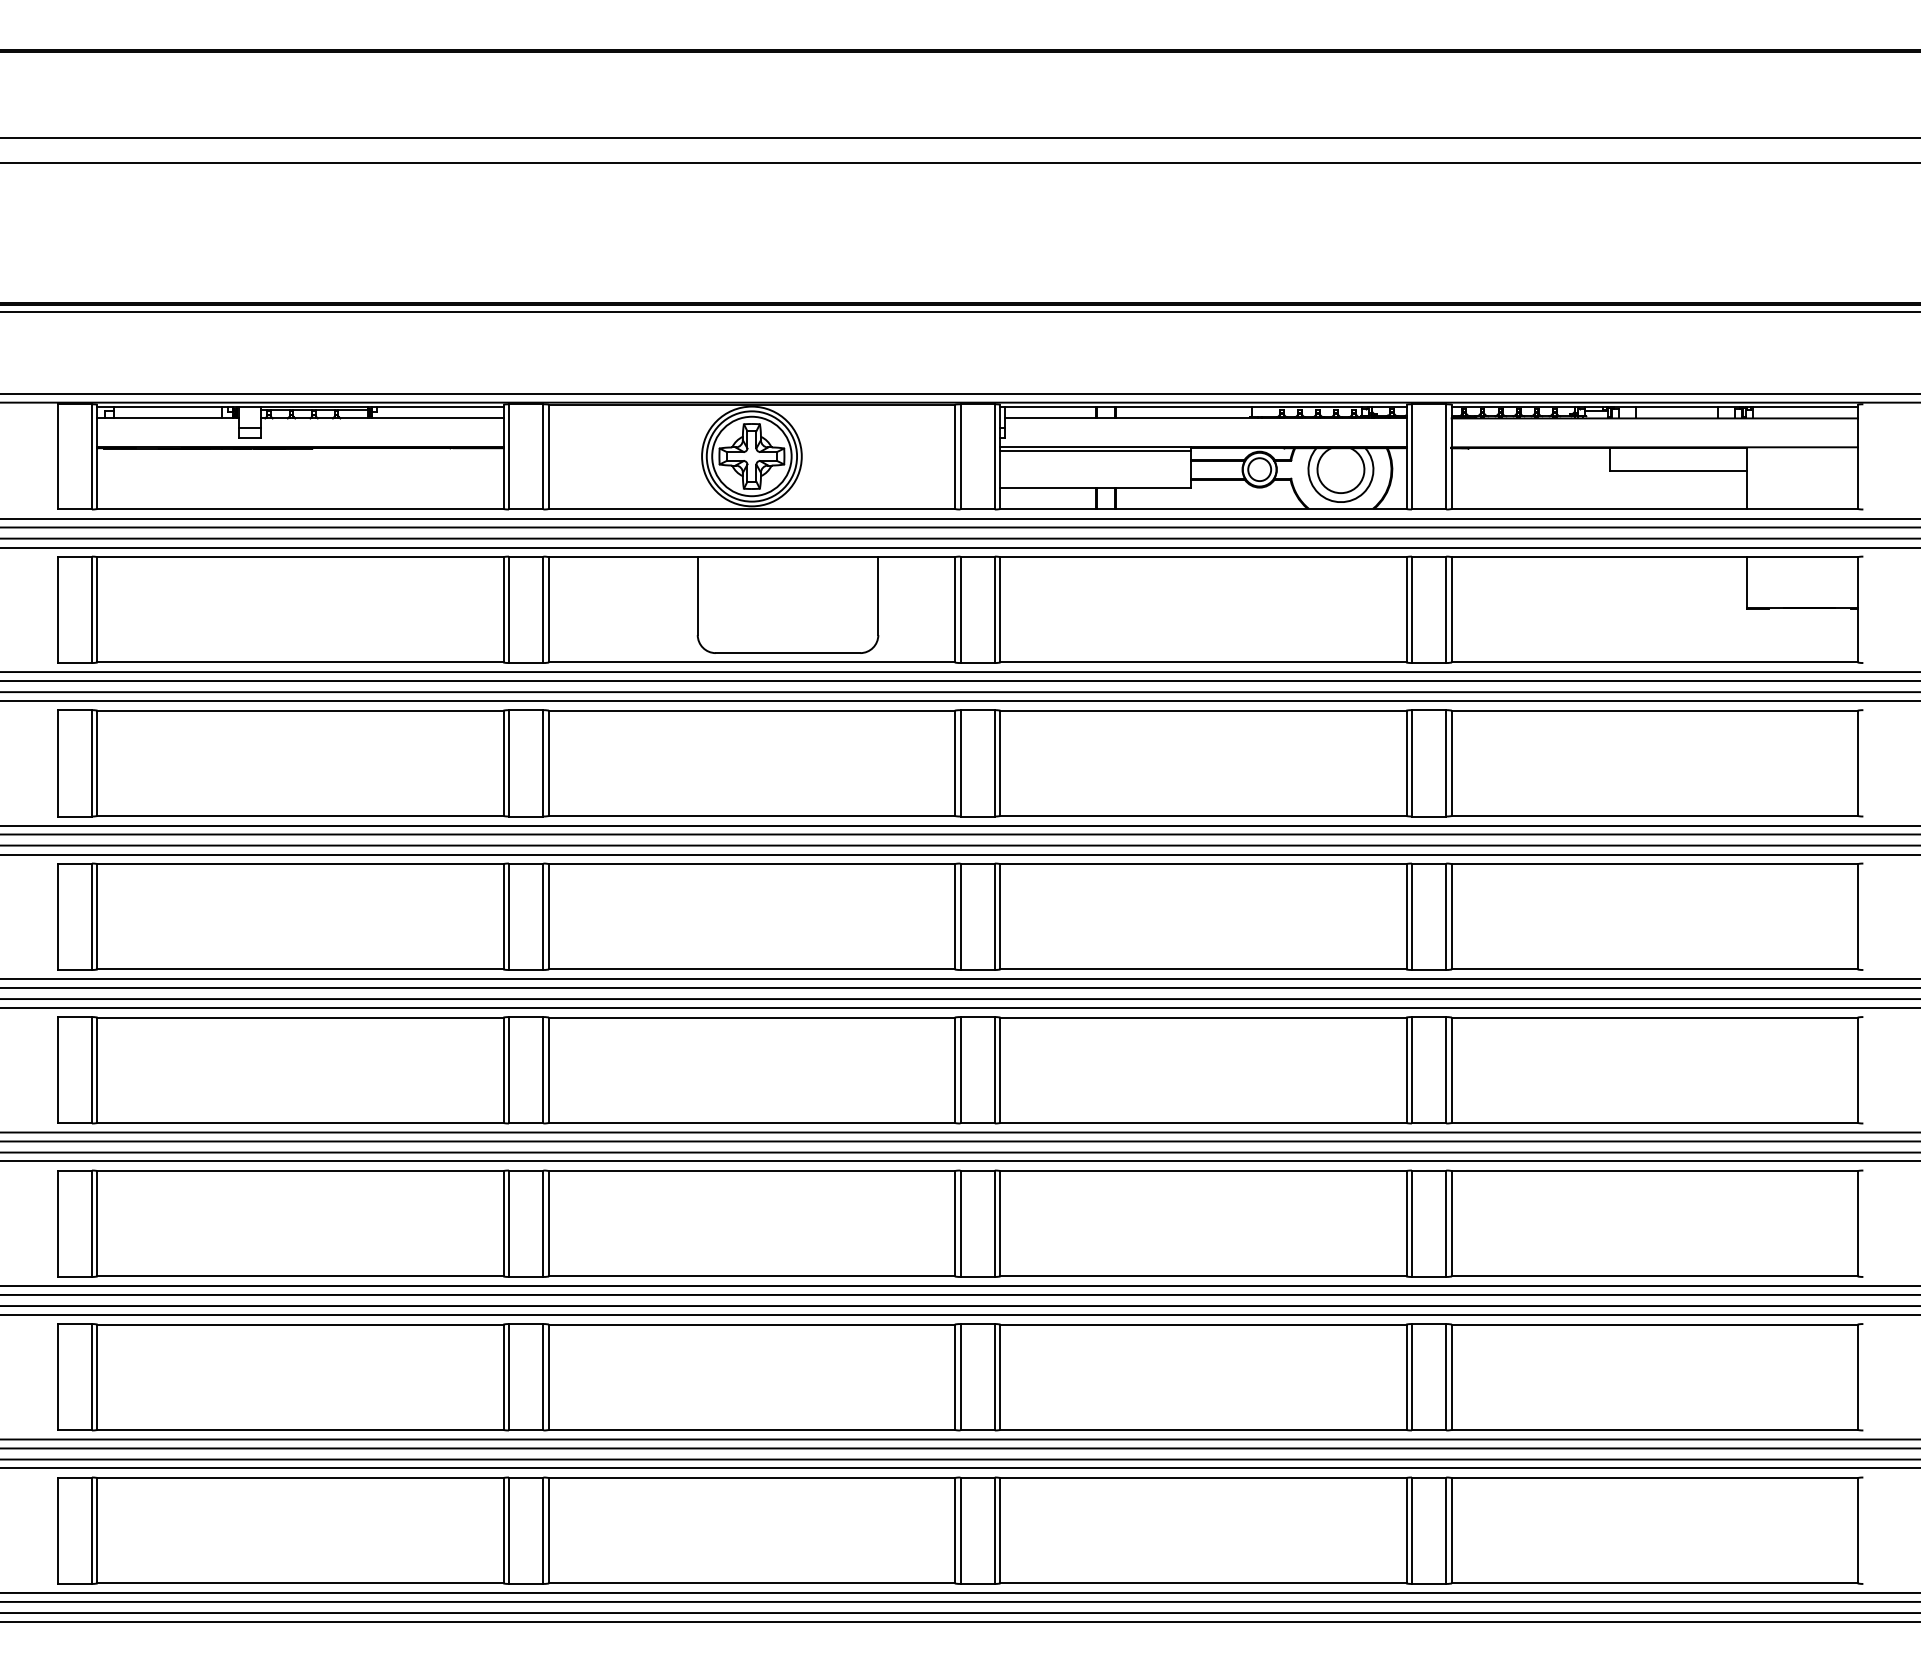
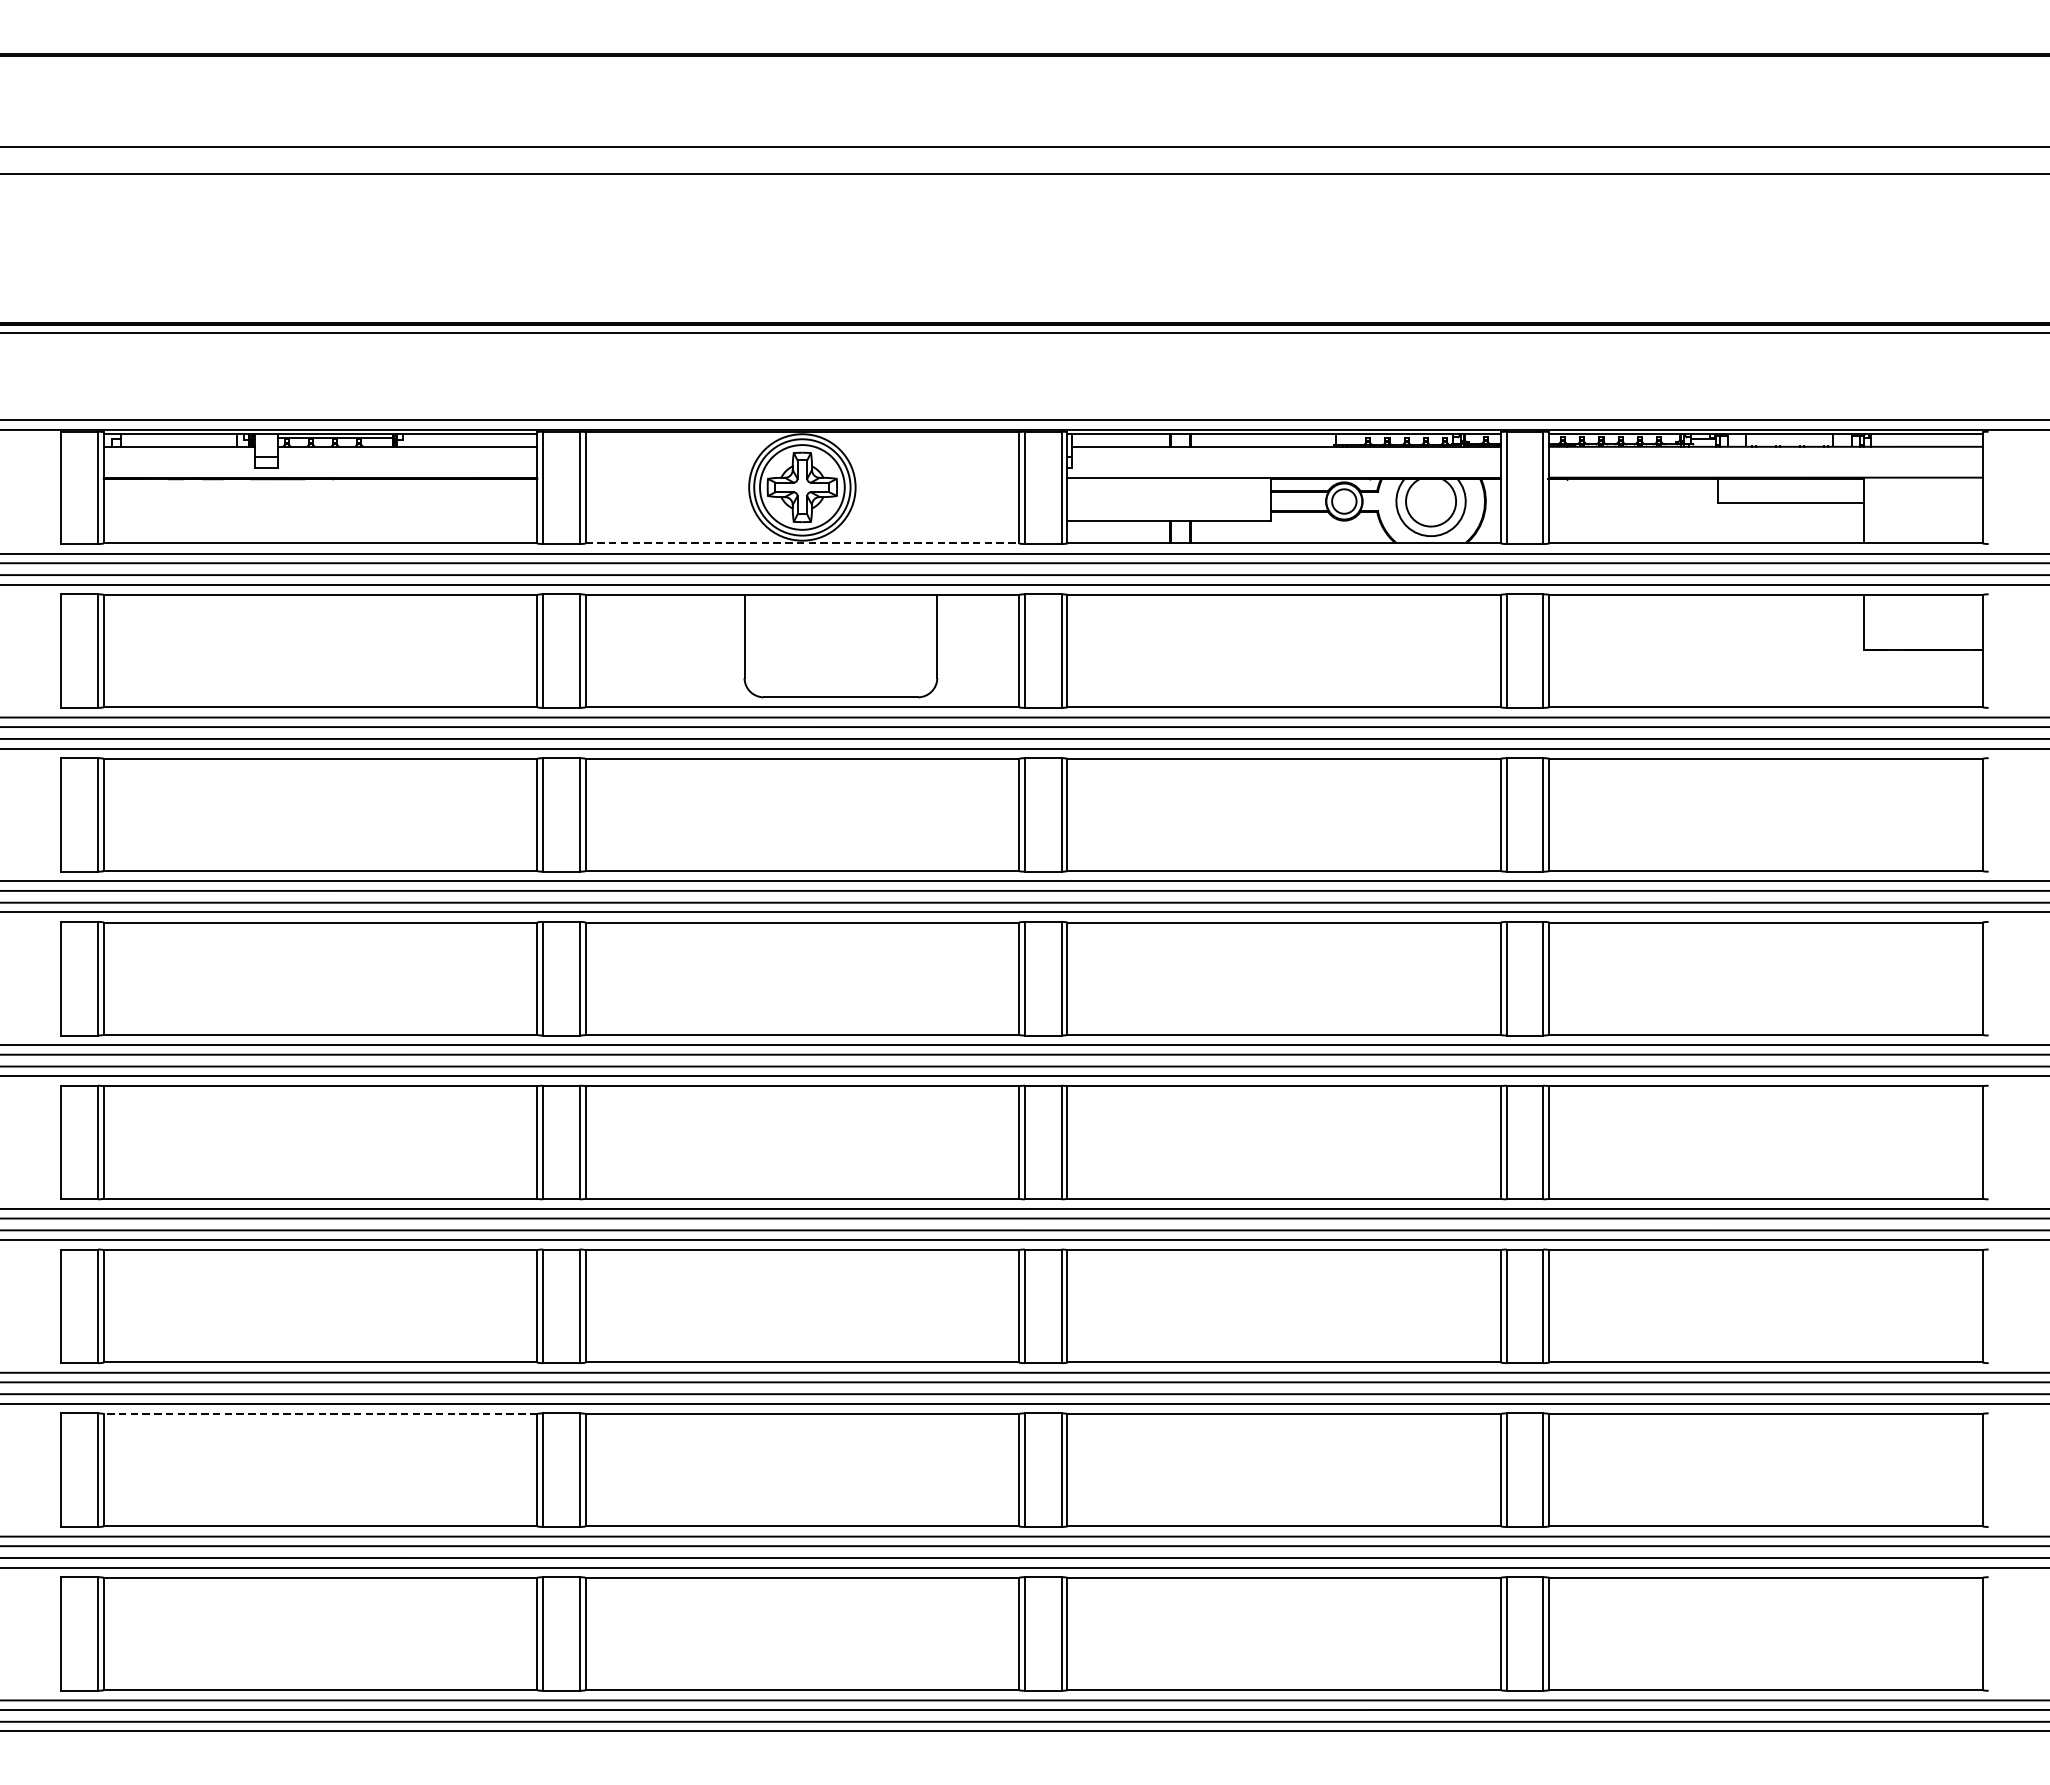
line: (1095, 451) -> (1169, 482), removed
line: (752, 508) -> (803, 542), solid -> dashed
line: (299, 1324) -> (319, 1413), solid -> dashed

